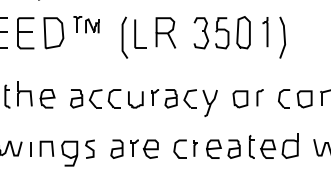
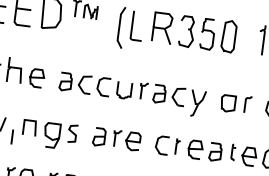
part: (221, 32) -> (207, 33), moved
part: (251, 146) -> (233, 151), size x0.7
line: (30, 149) -> (12, 137), moved

